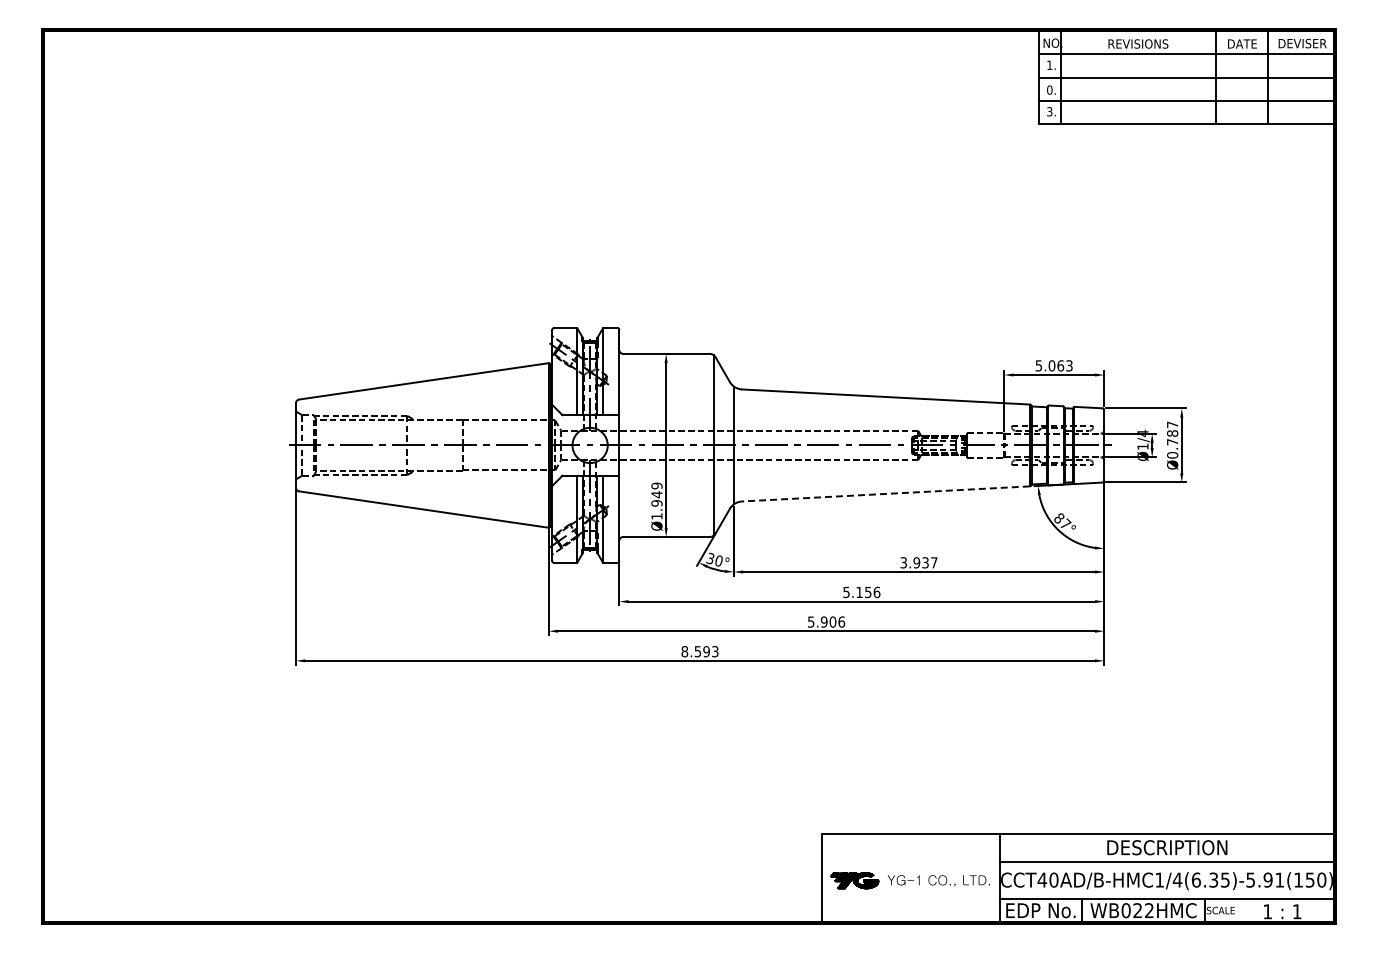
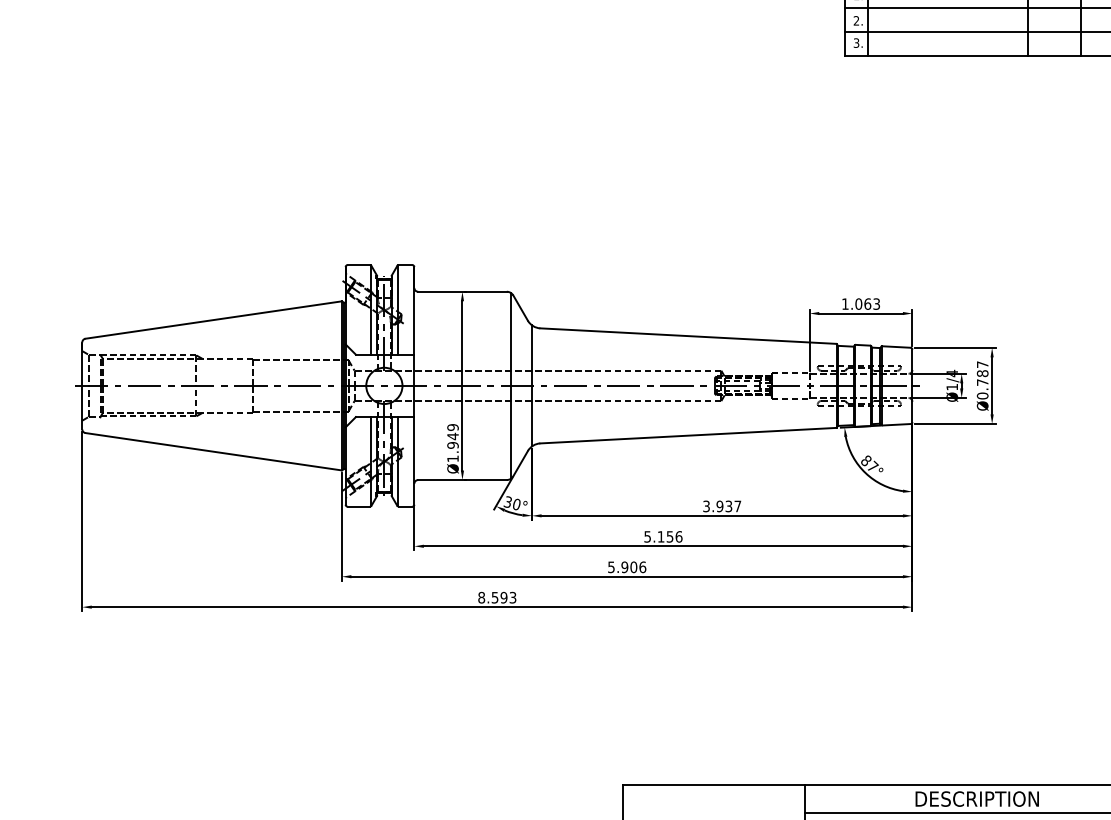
text: (1049, 89) -> (856, 20), 0. -> 2.
text: (1038, 365) -> (844, 303), 5.063 -> 1.063
line: (885, 493) -> (687, 435), dashed -> solid

